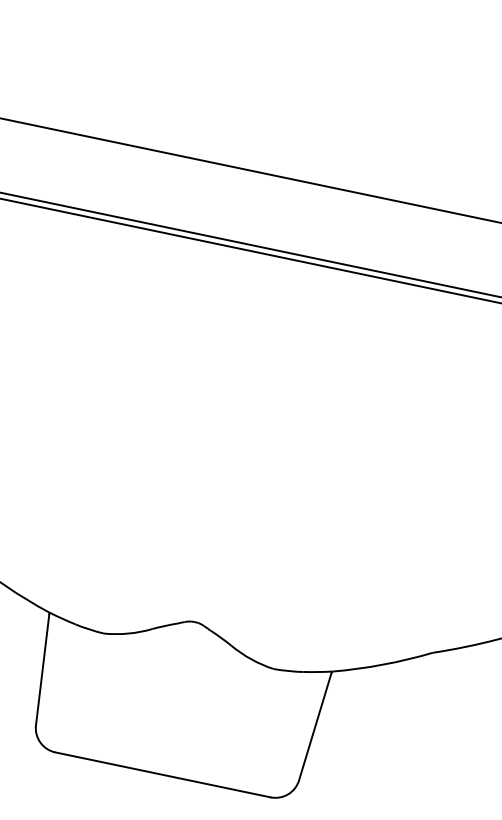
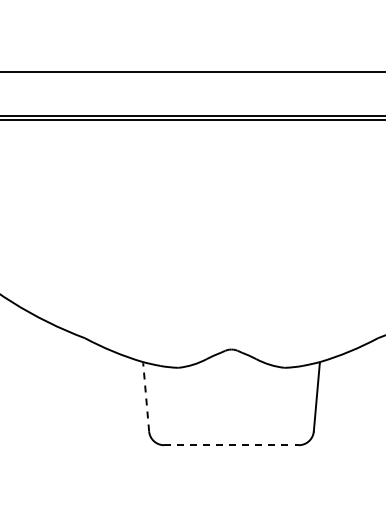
line: (43, 668) -> (146, 396), solid -> dashed
line: (162, 775) -> (231, 445), solid -> dashed

